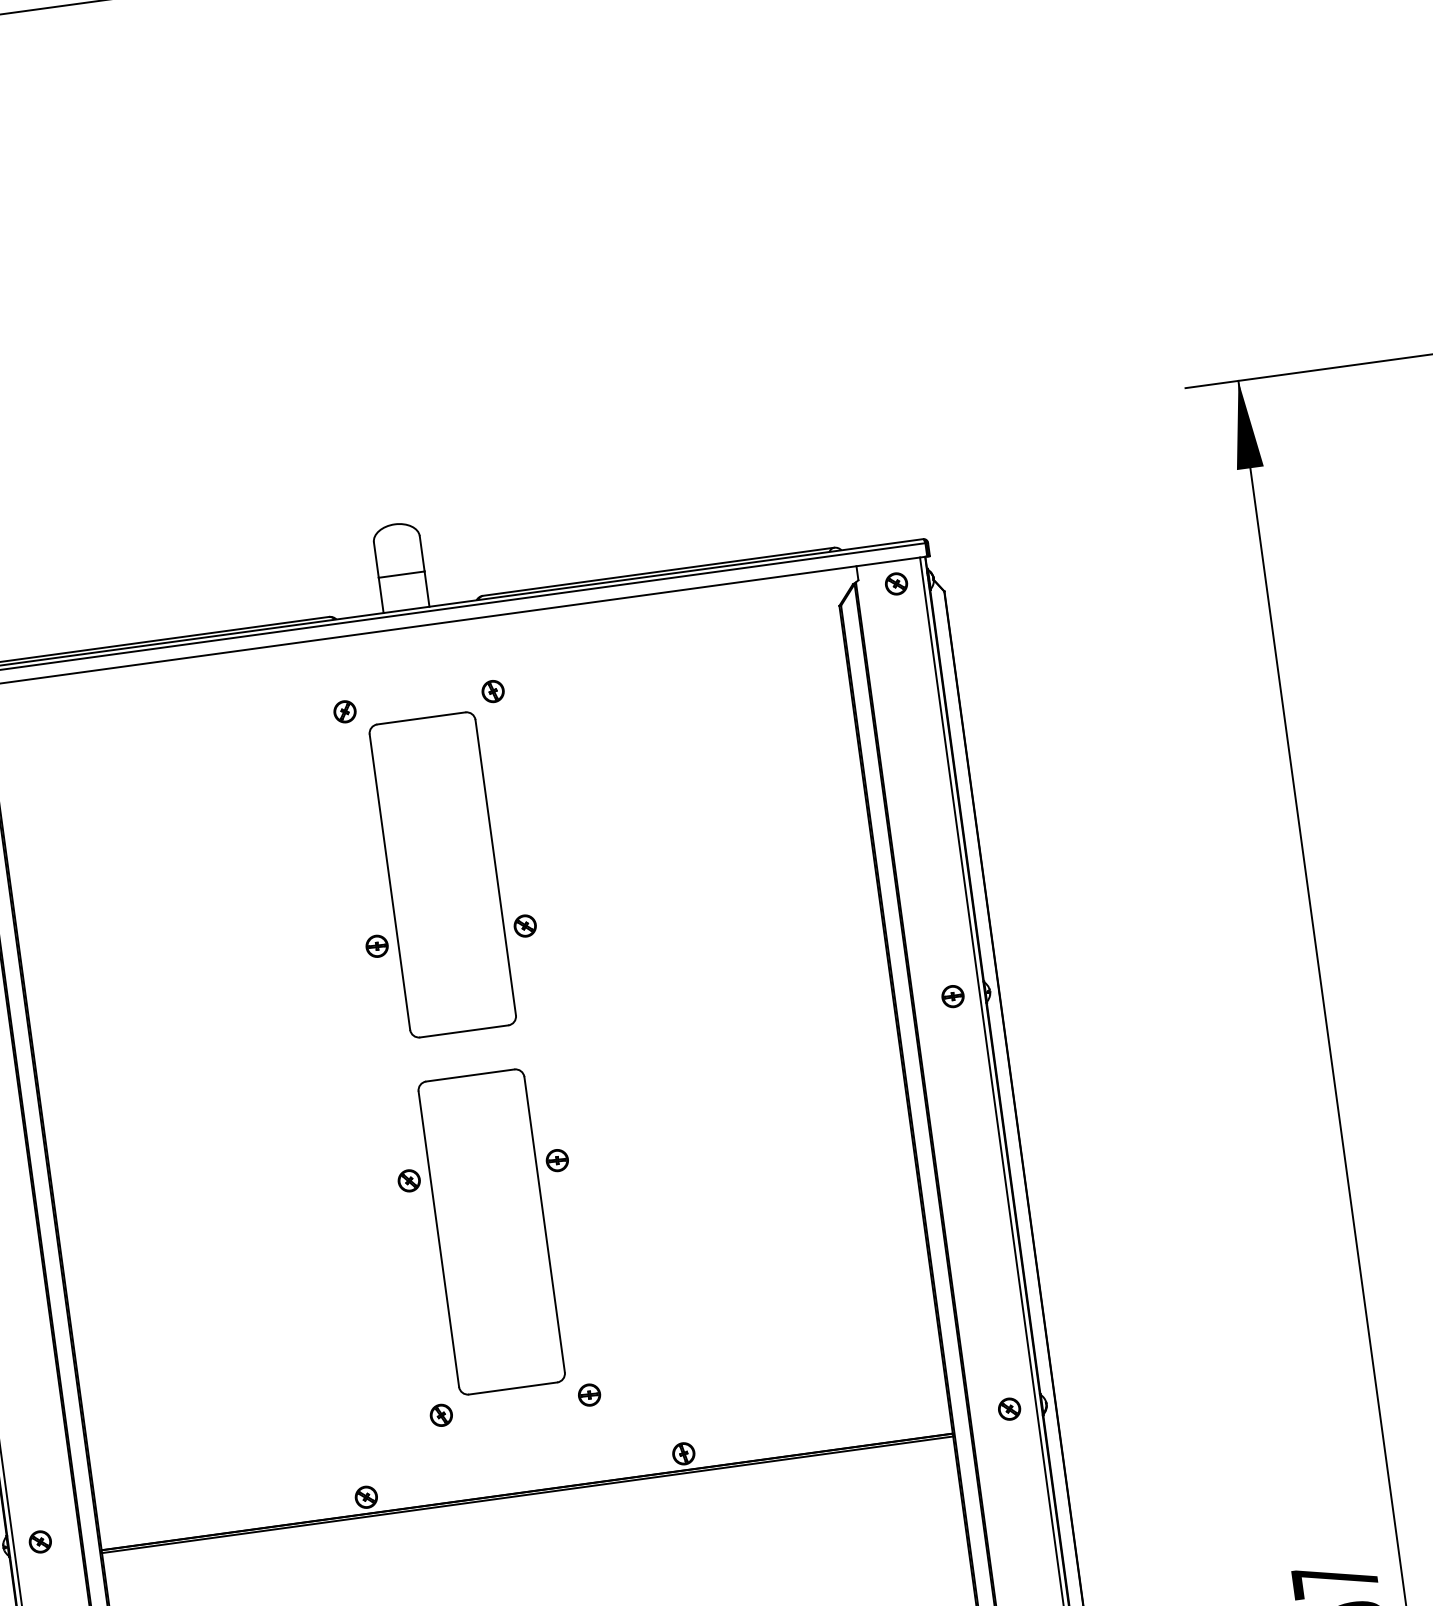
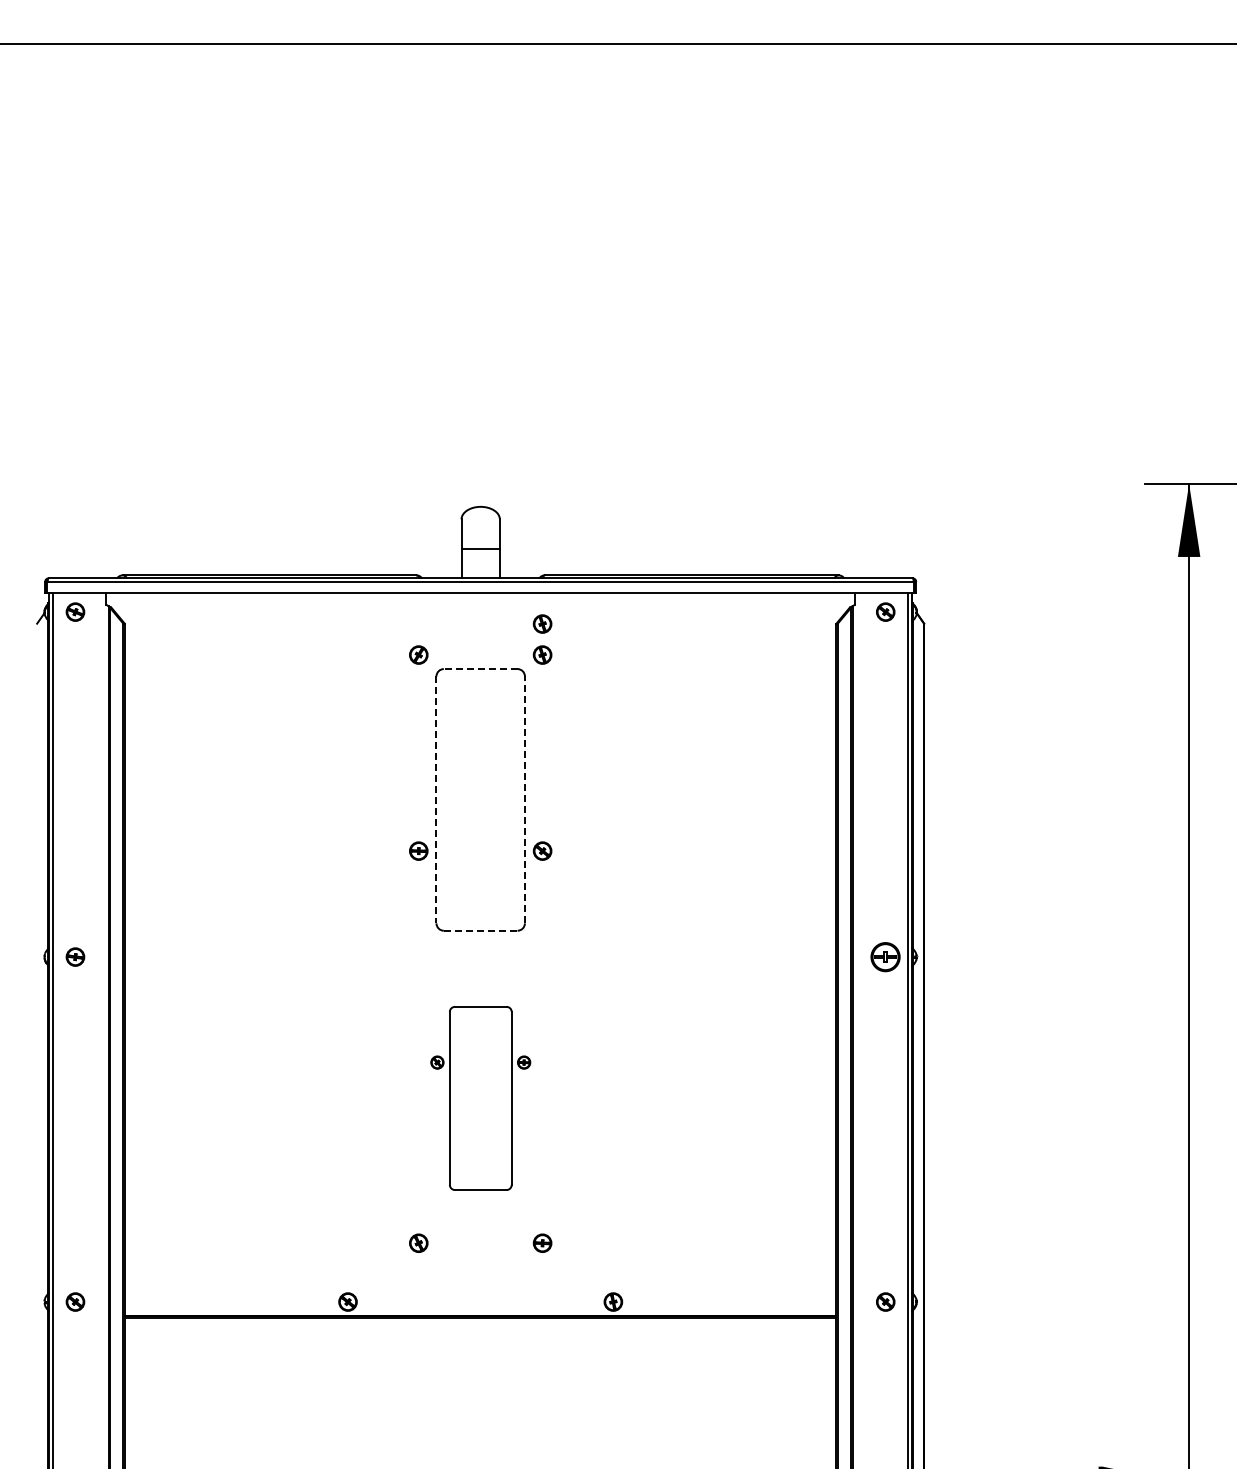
part: (487, 653) -> (542, 623), added
line: (421, 718) -> (480, 669), solid -> dashed
line: (495, 867) -> (524, 799), solid -> dashed
line: (390, 882) -> (436, 800), solid -> dashed
part: (952, 995) -> (885, 956), size x1.6
line: (463, 1031) -> (480, 930), solid -> dashed
part: (491, 1232) -> (480, 1098), size x0.7

